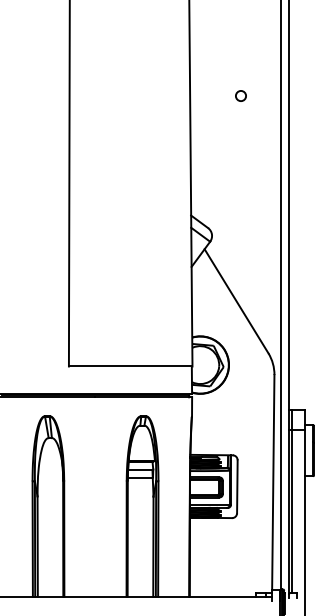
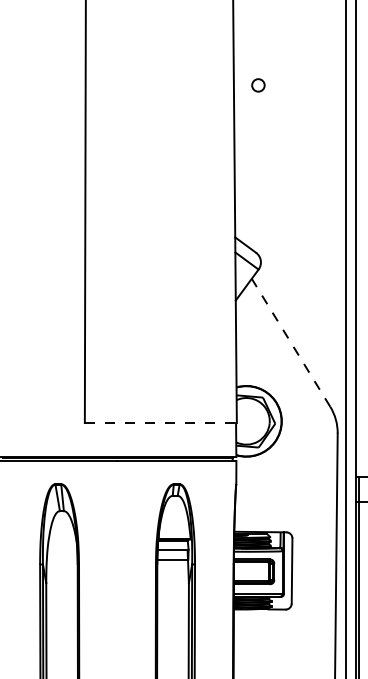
circle: (240, 95) -> (257, 84), moved
line: (236, 300) -> (291, 341), solid -> dashed
line: (130, 366) -> (160, 423), solid -> dashed

